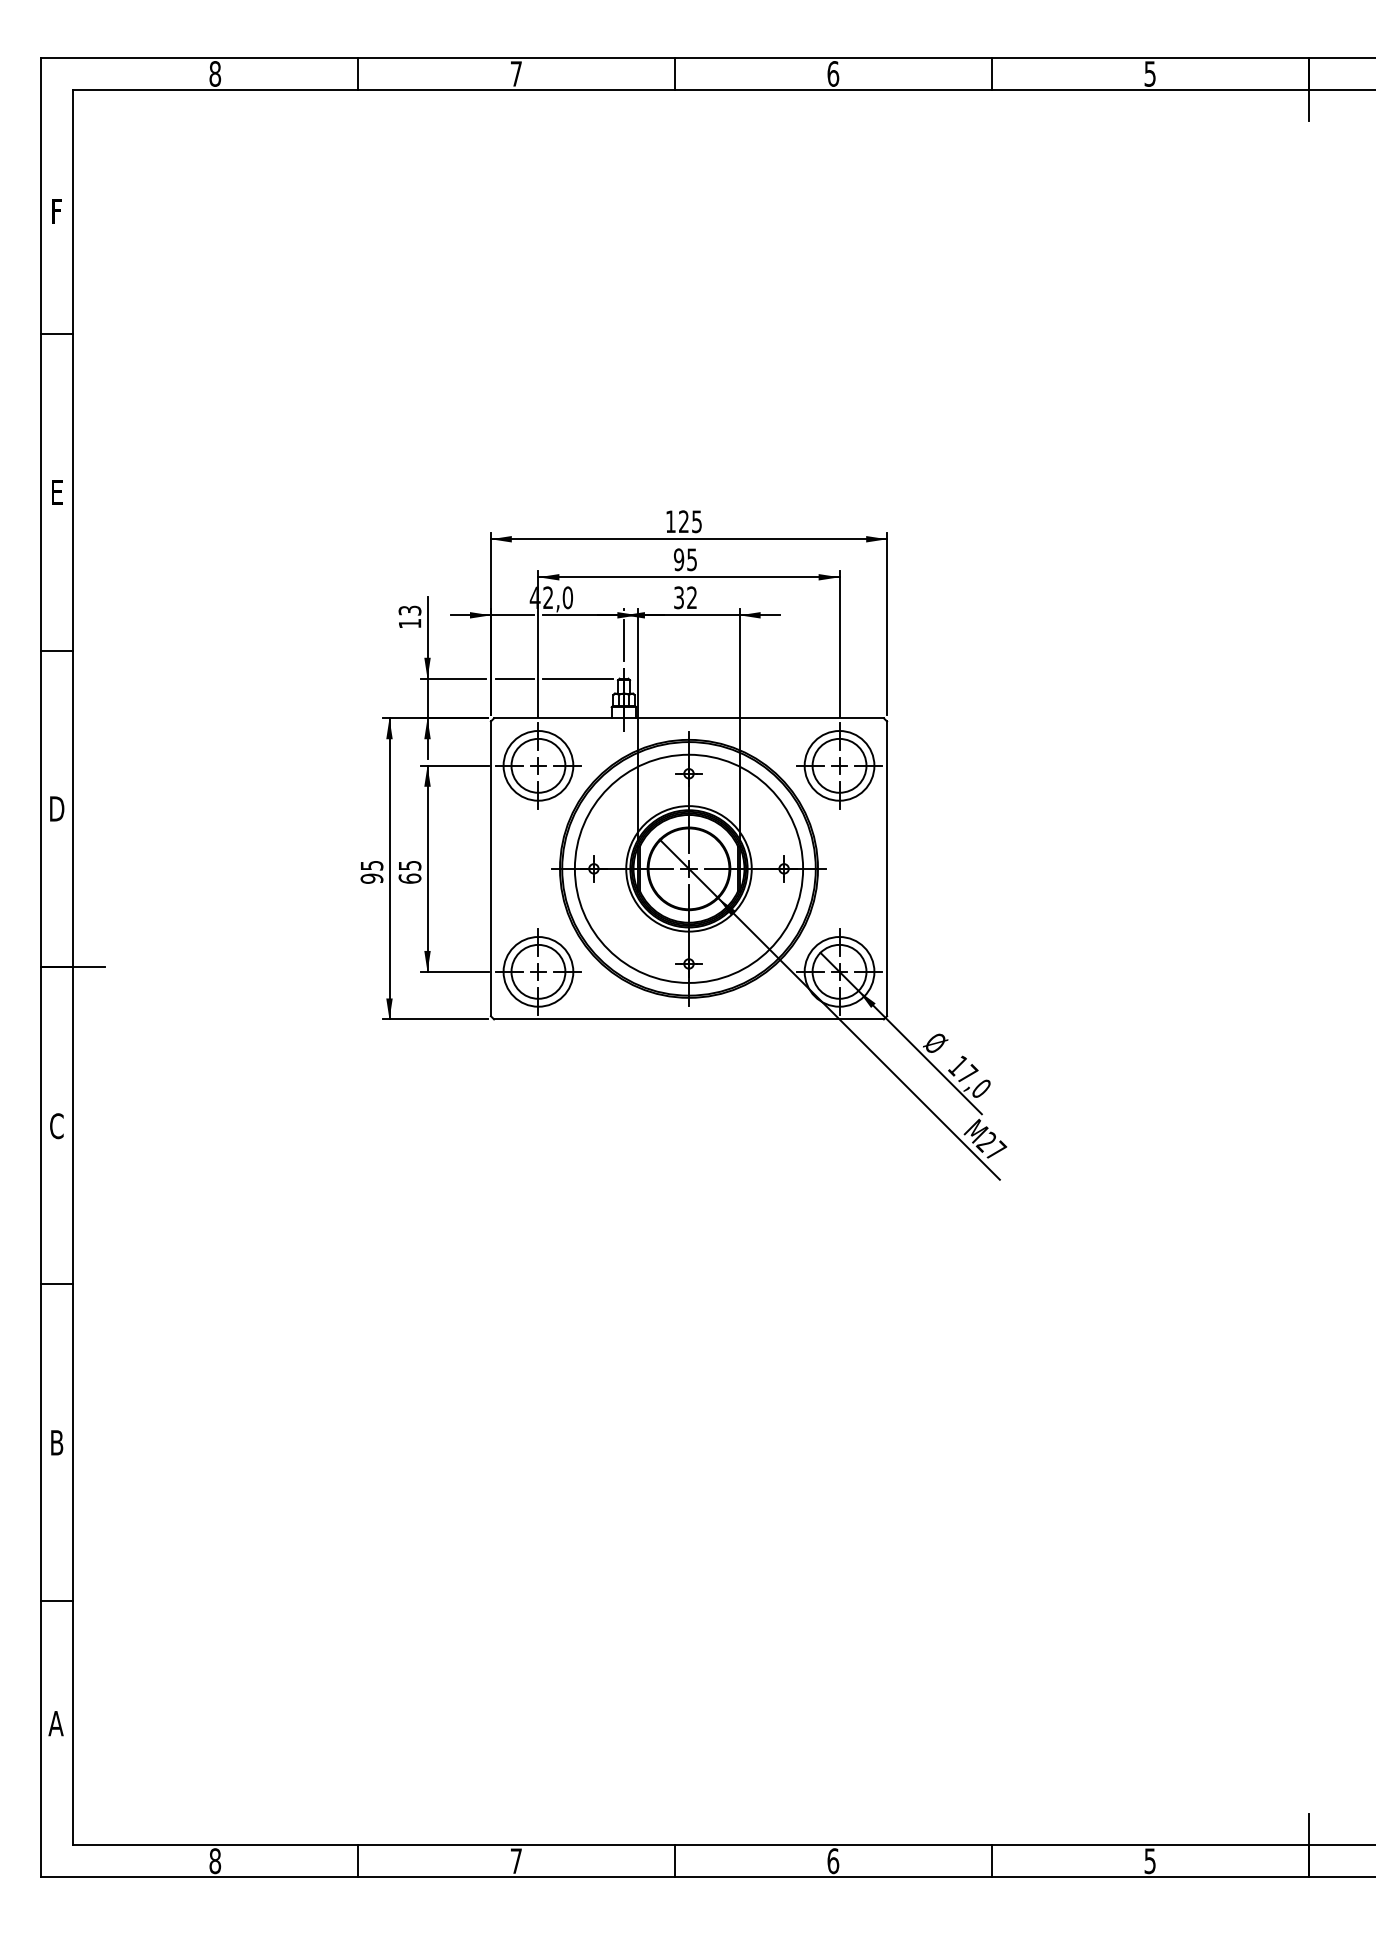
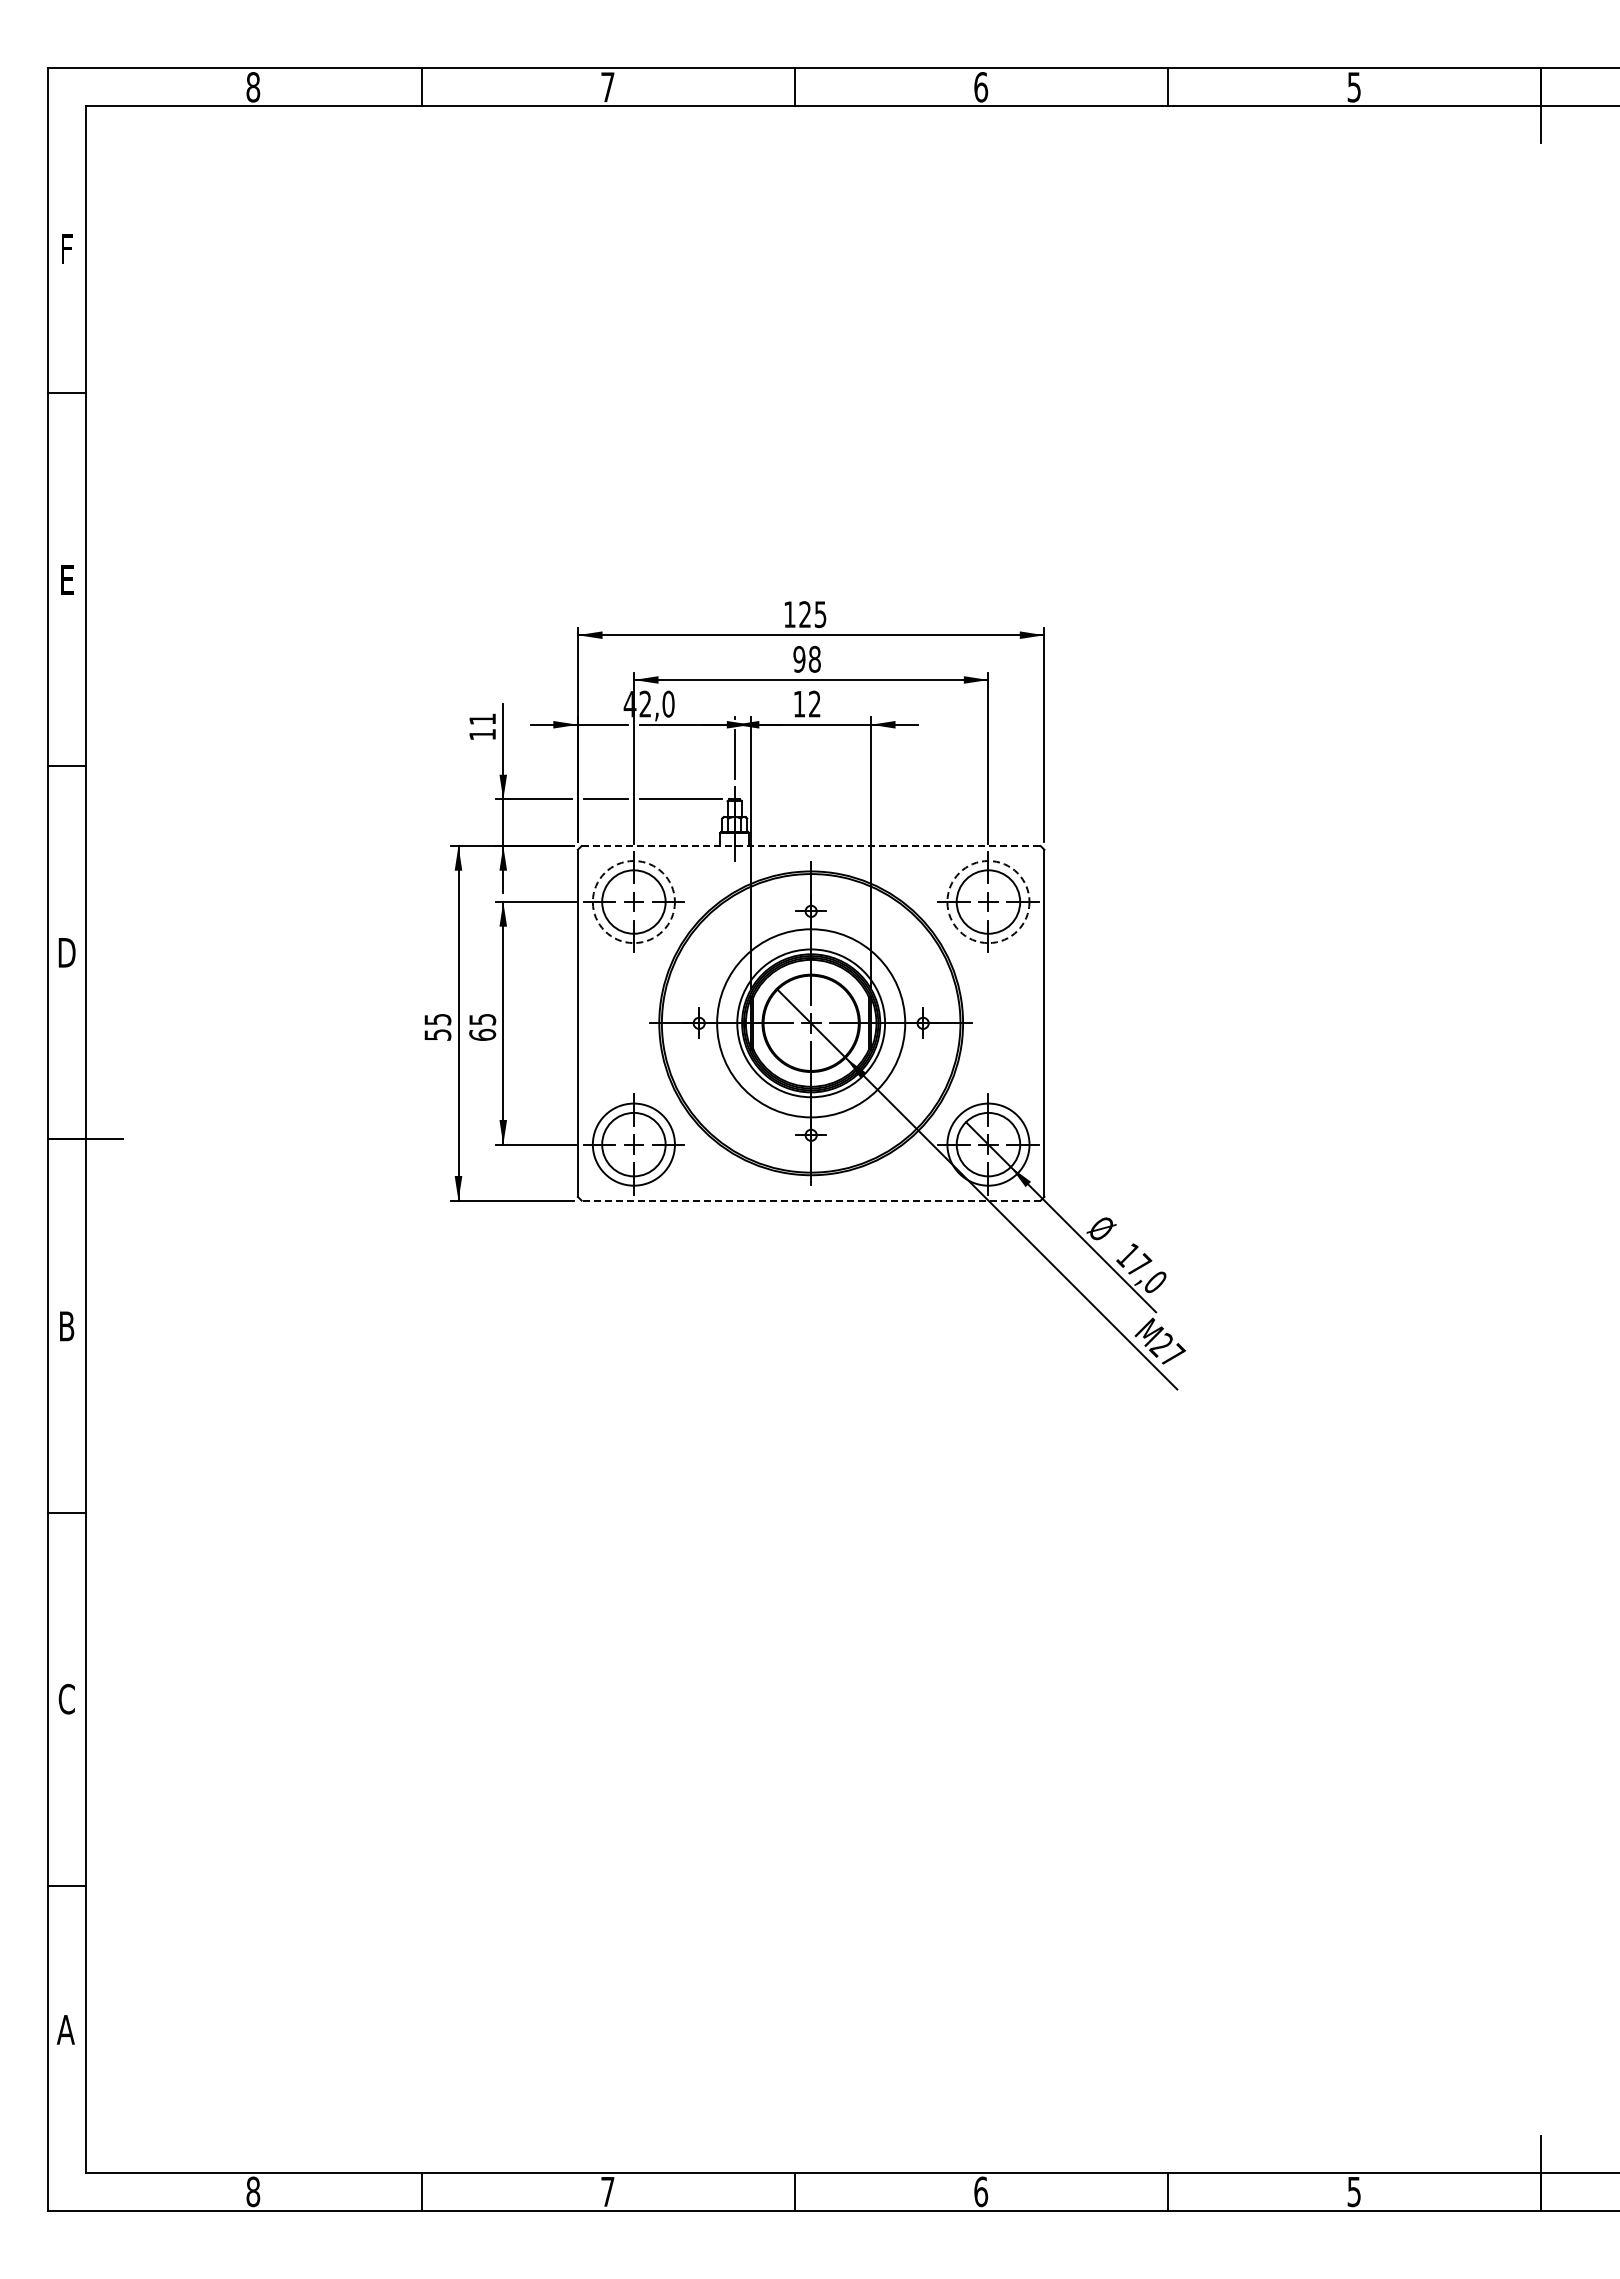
text: (691, 559) -> (814, 658), 95 -> 98
text: (679, 597) -> (799, 703), 32 -> 12
text: (409, 610) -> (482, 719), 13 -> 11
line: (689, 718) -> (811, 846), solid -> dashed
circle: (538, 766) -> (633, 902), solid -> dashed
circle: (839, 766) -> (988, 902), solid -> dashed
circle: (688, 868) -> (810, 1022), size x0.7
text: (371, 879) -> (437, 1035), 95 -> 55
line: (689, 1019) -> (811, 1200), solid -> dashed
text: (56, 1126) -> (66, 1326), C -> B
text: (56, 1442) -> (66, 1698), B -> C

